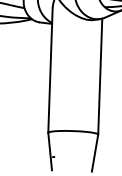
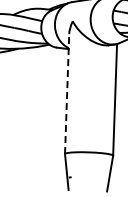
line: (50, 71) -> (67, 94), solid -> dashed

